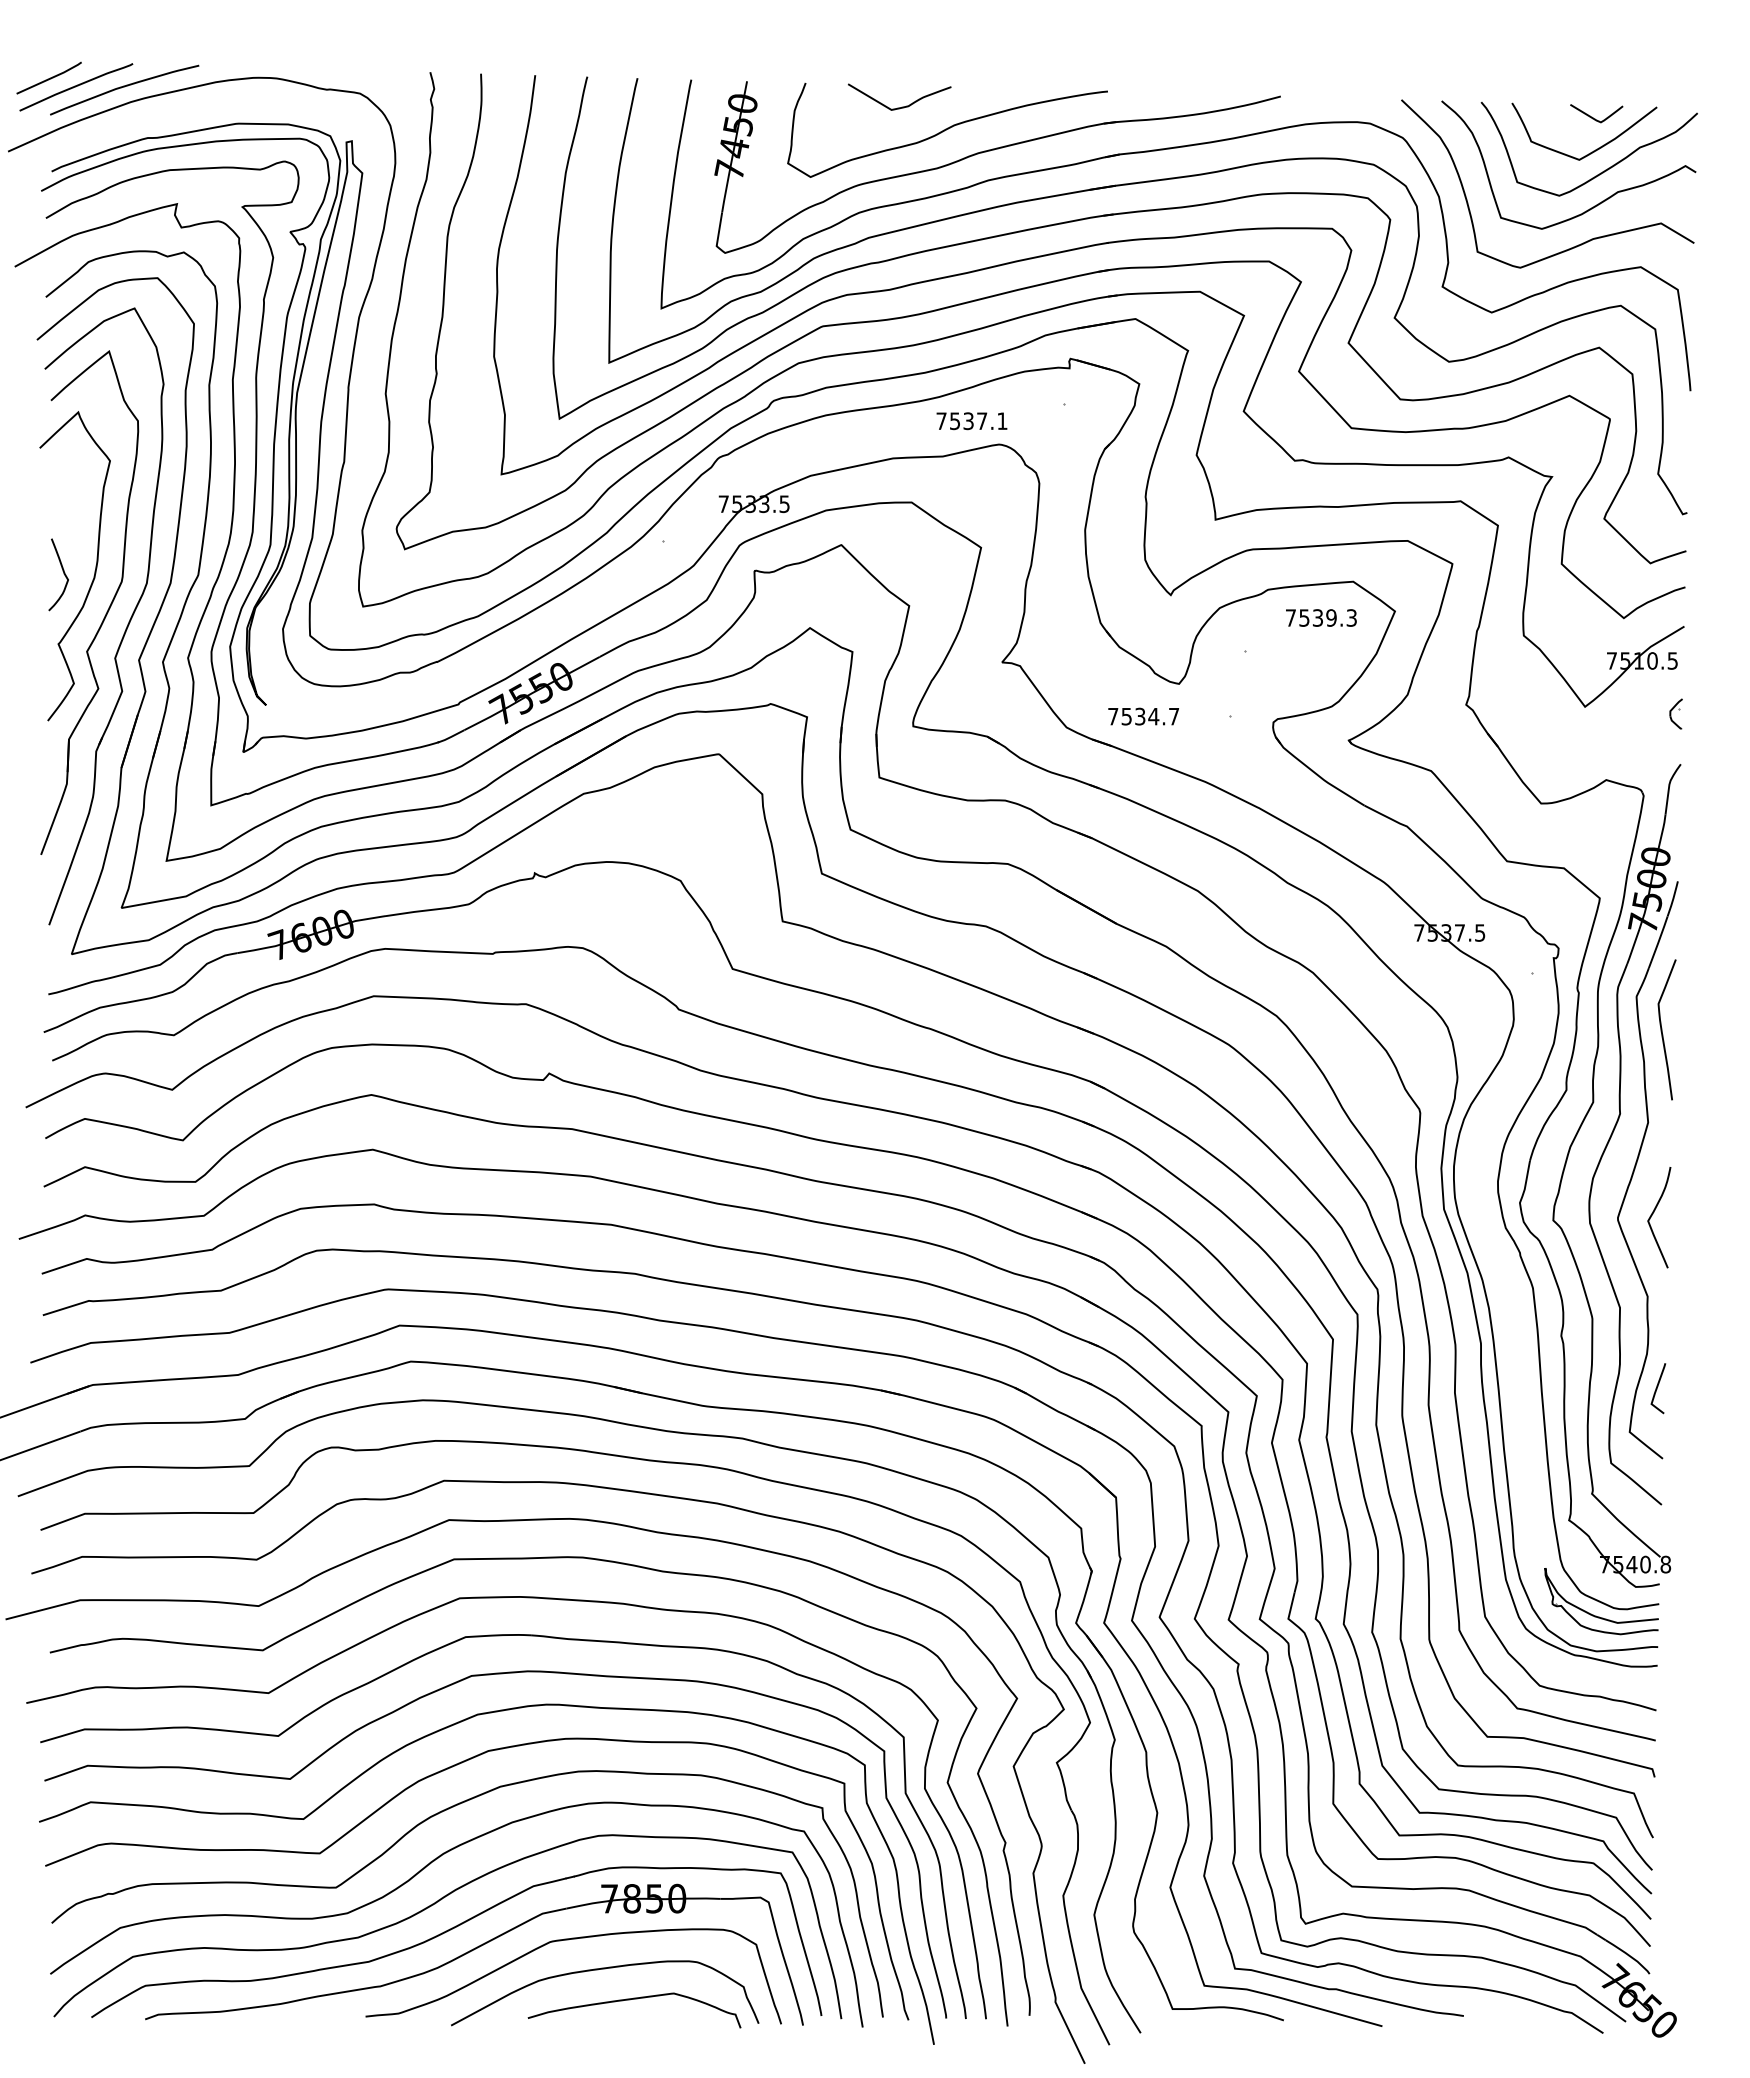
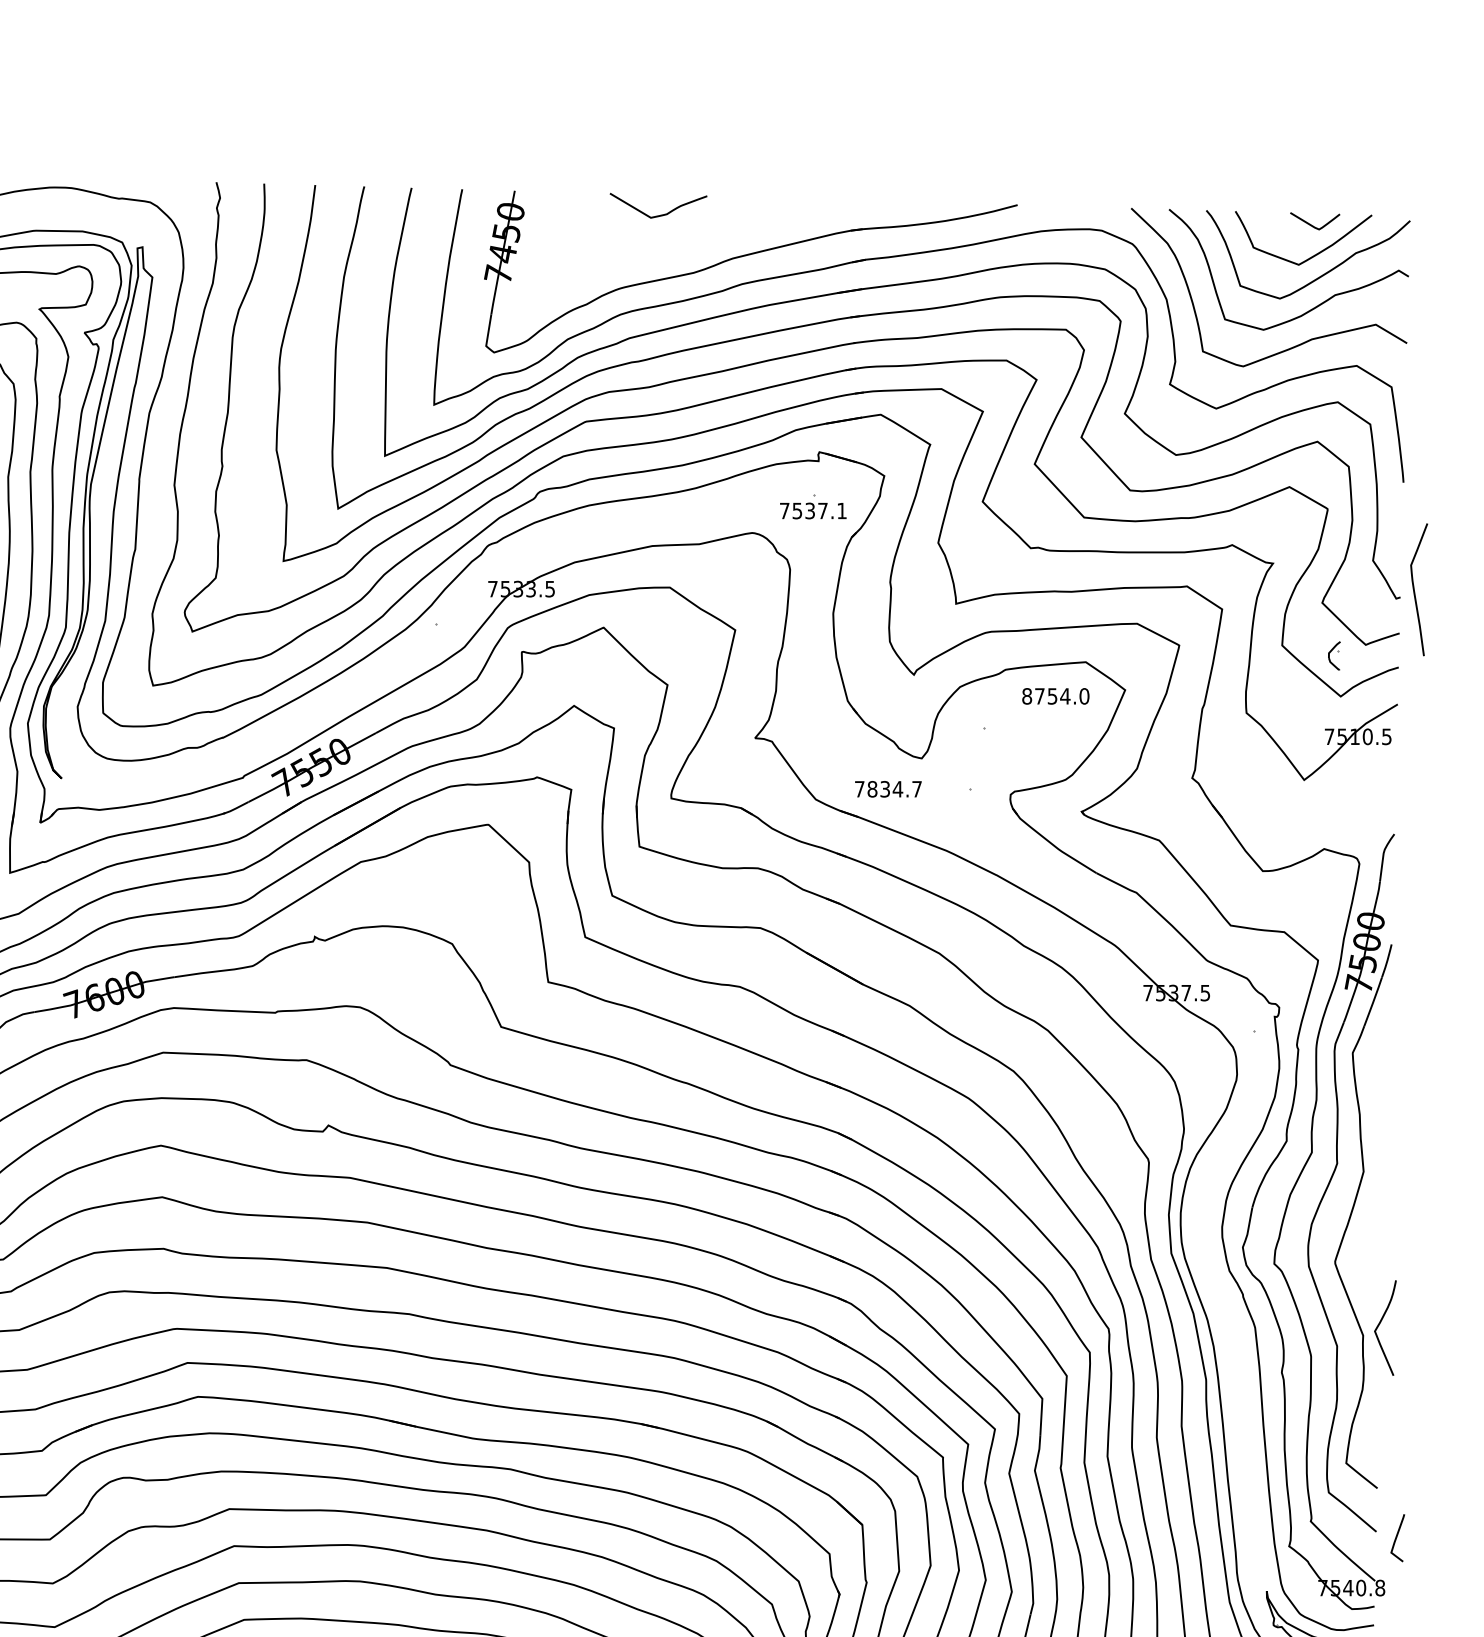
curve: (947, 129) -> (703, 236), removed
text: (971, 421) -> (812, 511), moved
text: (1321, 617) -> (1055, 695), 7539.3 -> 8754.0
part: (1675, 713) -> (1333, 655), moved
text: (1126, 716) -> (872, 789), 7534.7 -> 7834.7
curve: (1662, 1029) -> (1414, 589), moved
curve: (1653, 1214) -> (1379, 1325), moved
curve: (1657, 1388) -> (1396, 1538), moved

